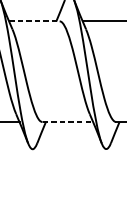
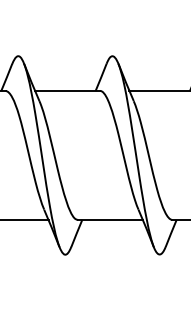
line: (35, 21) -> (68, 90), dashed -> solid
line: (67, 122) -> (110, 220), dashed -> solid

